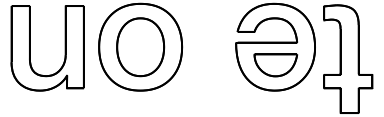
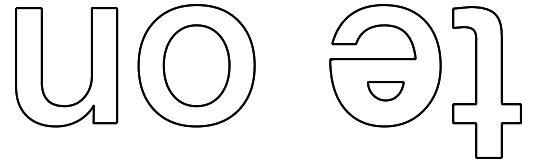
part: (275, 65) -> (385, 91), size x0.6

